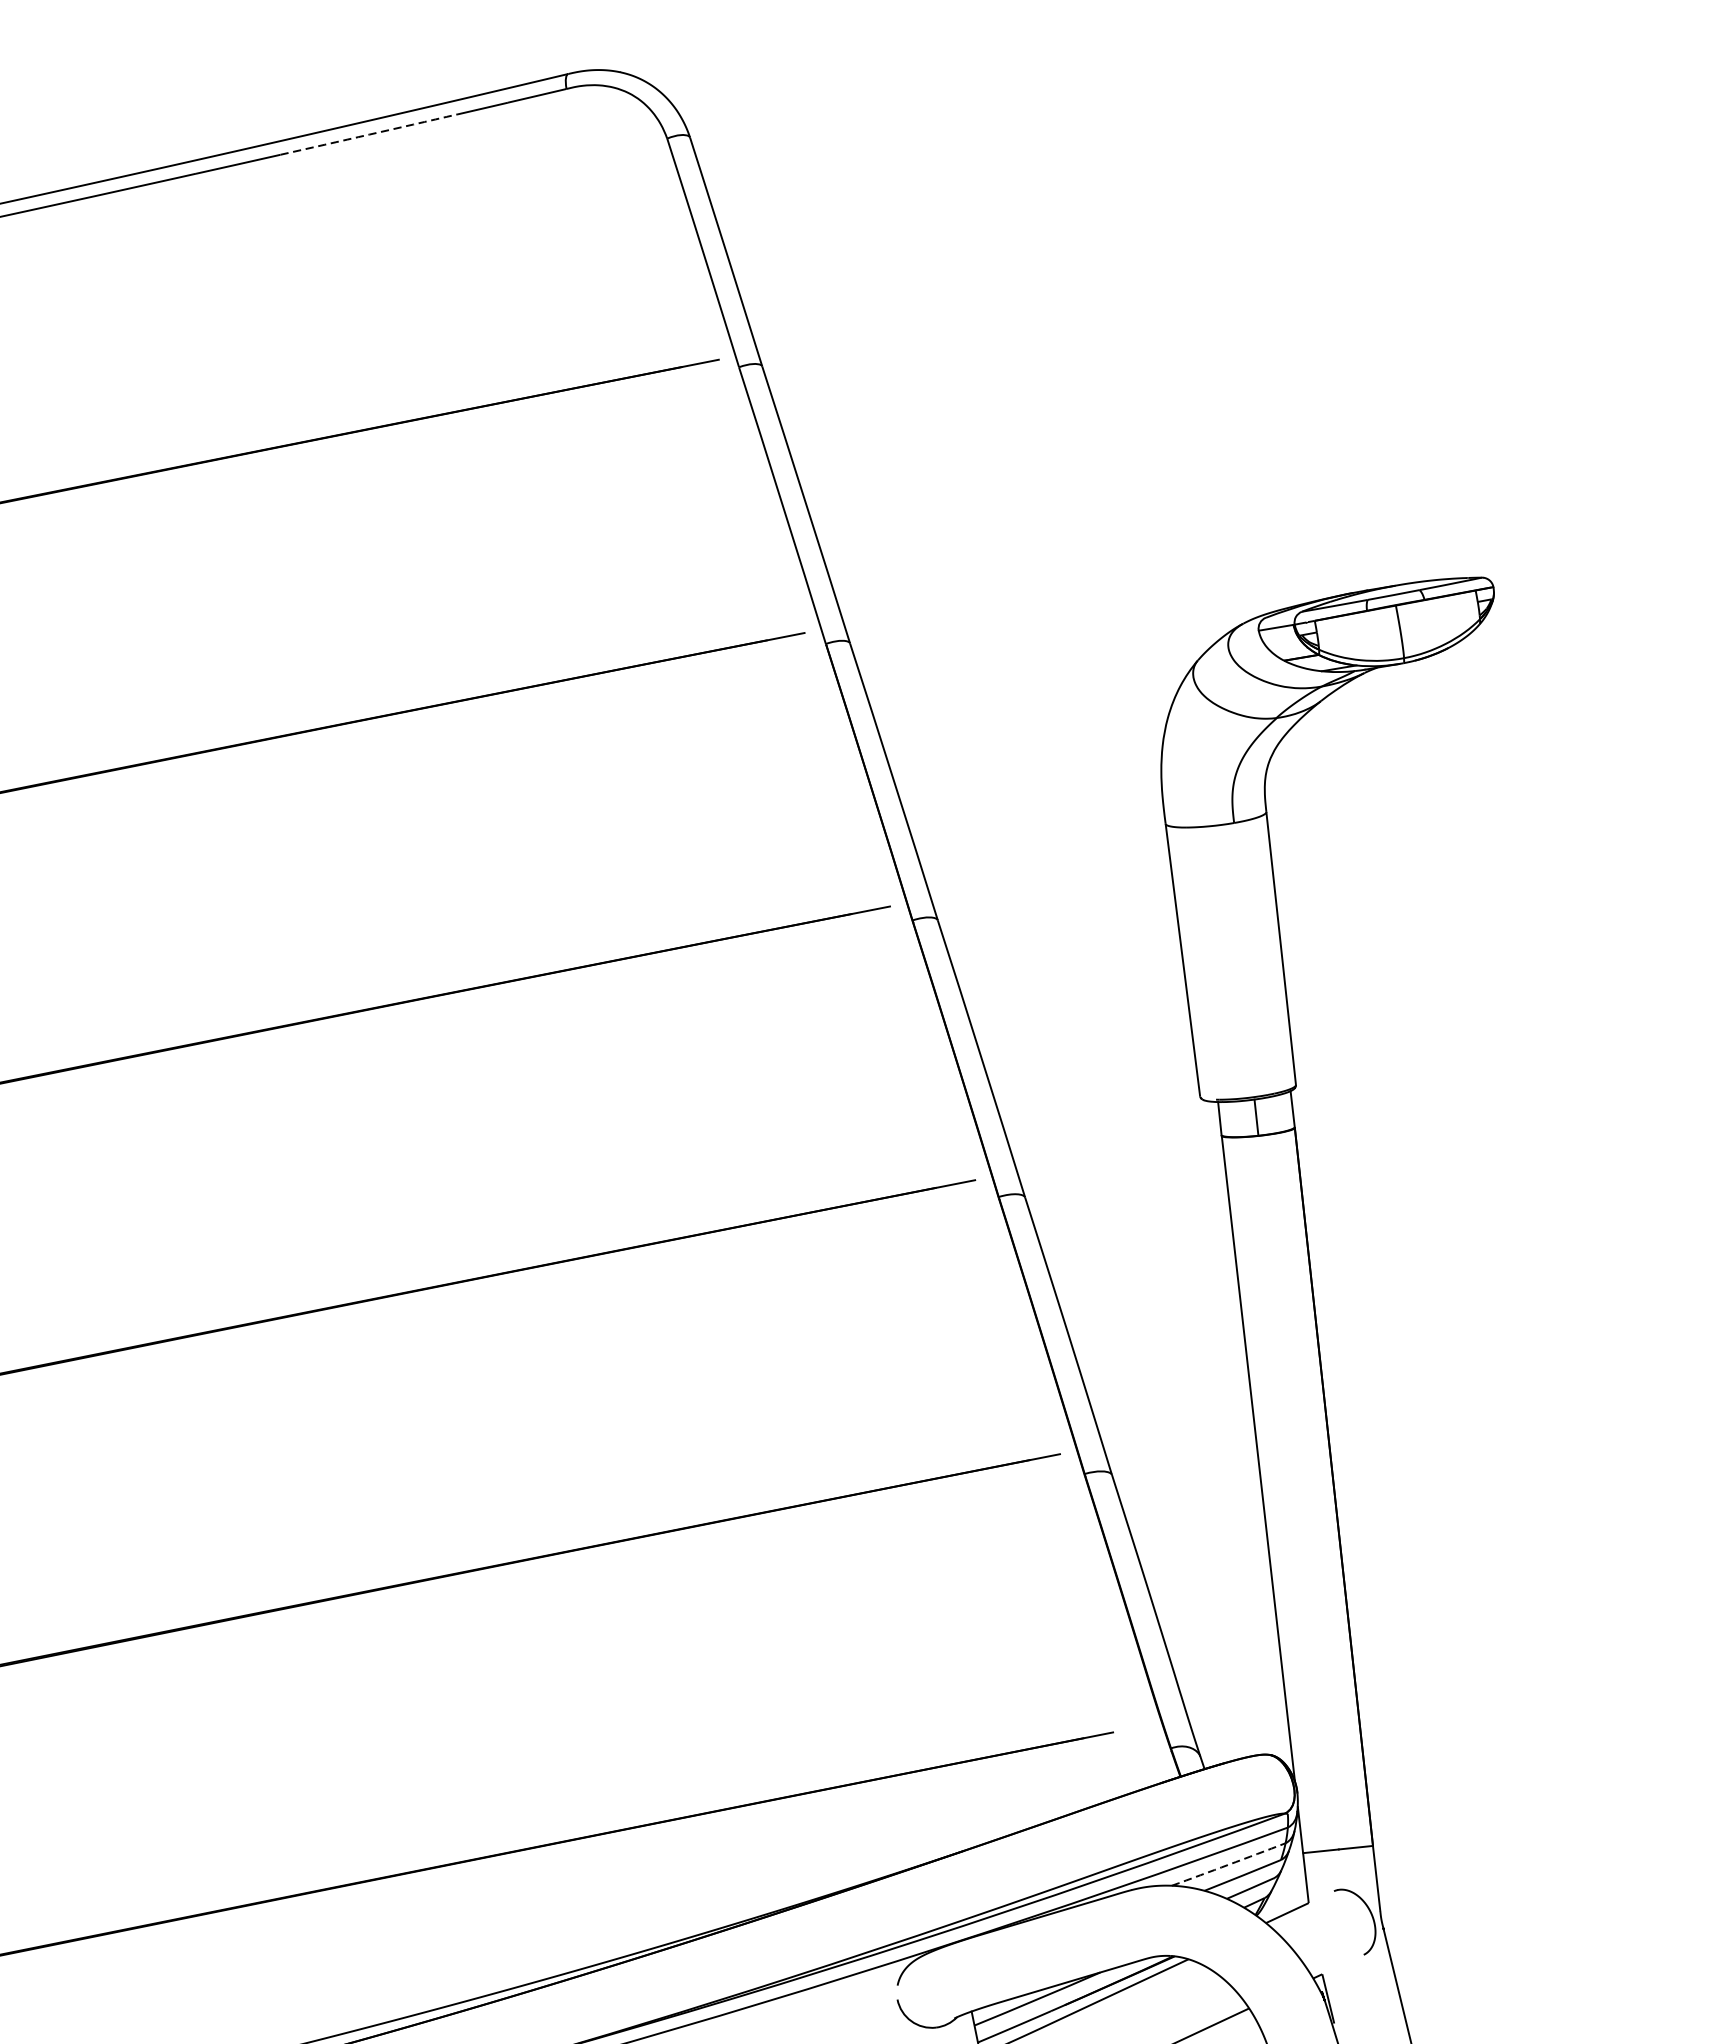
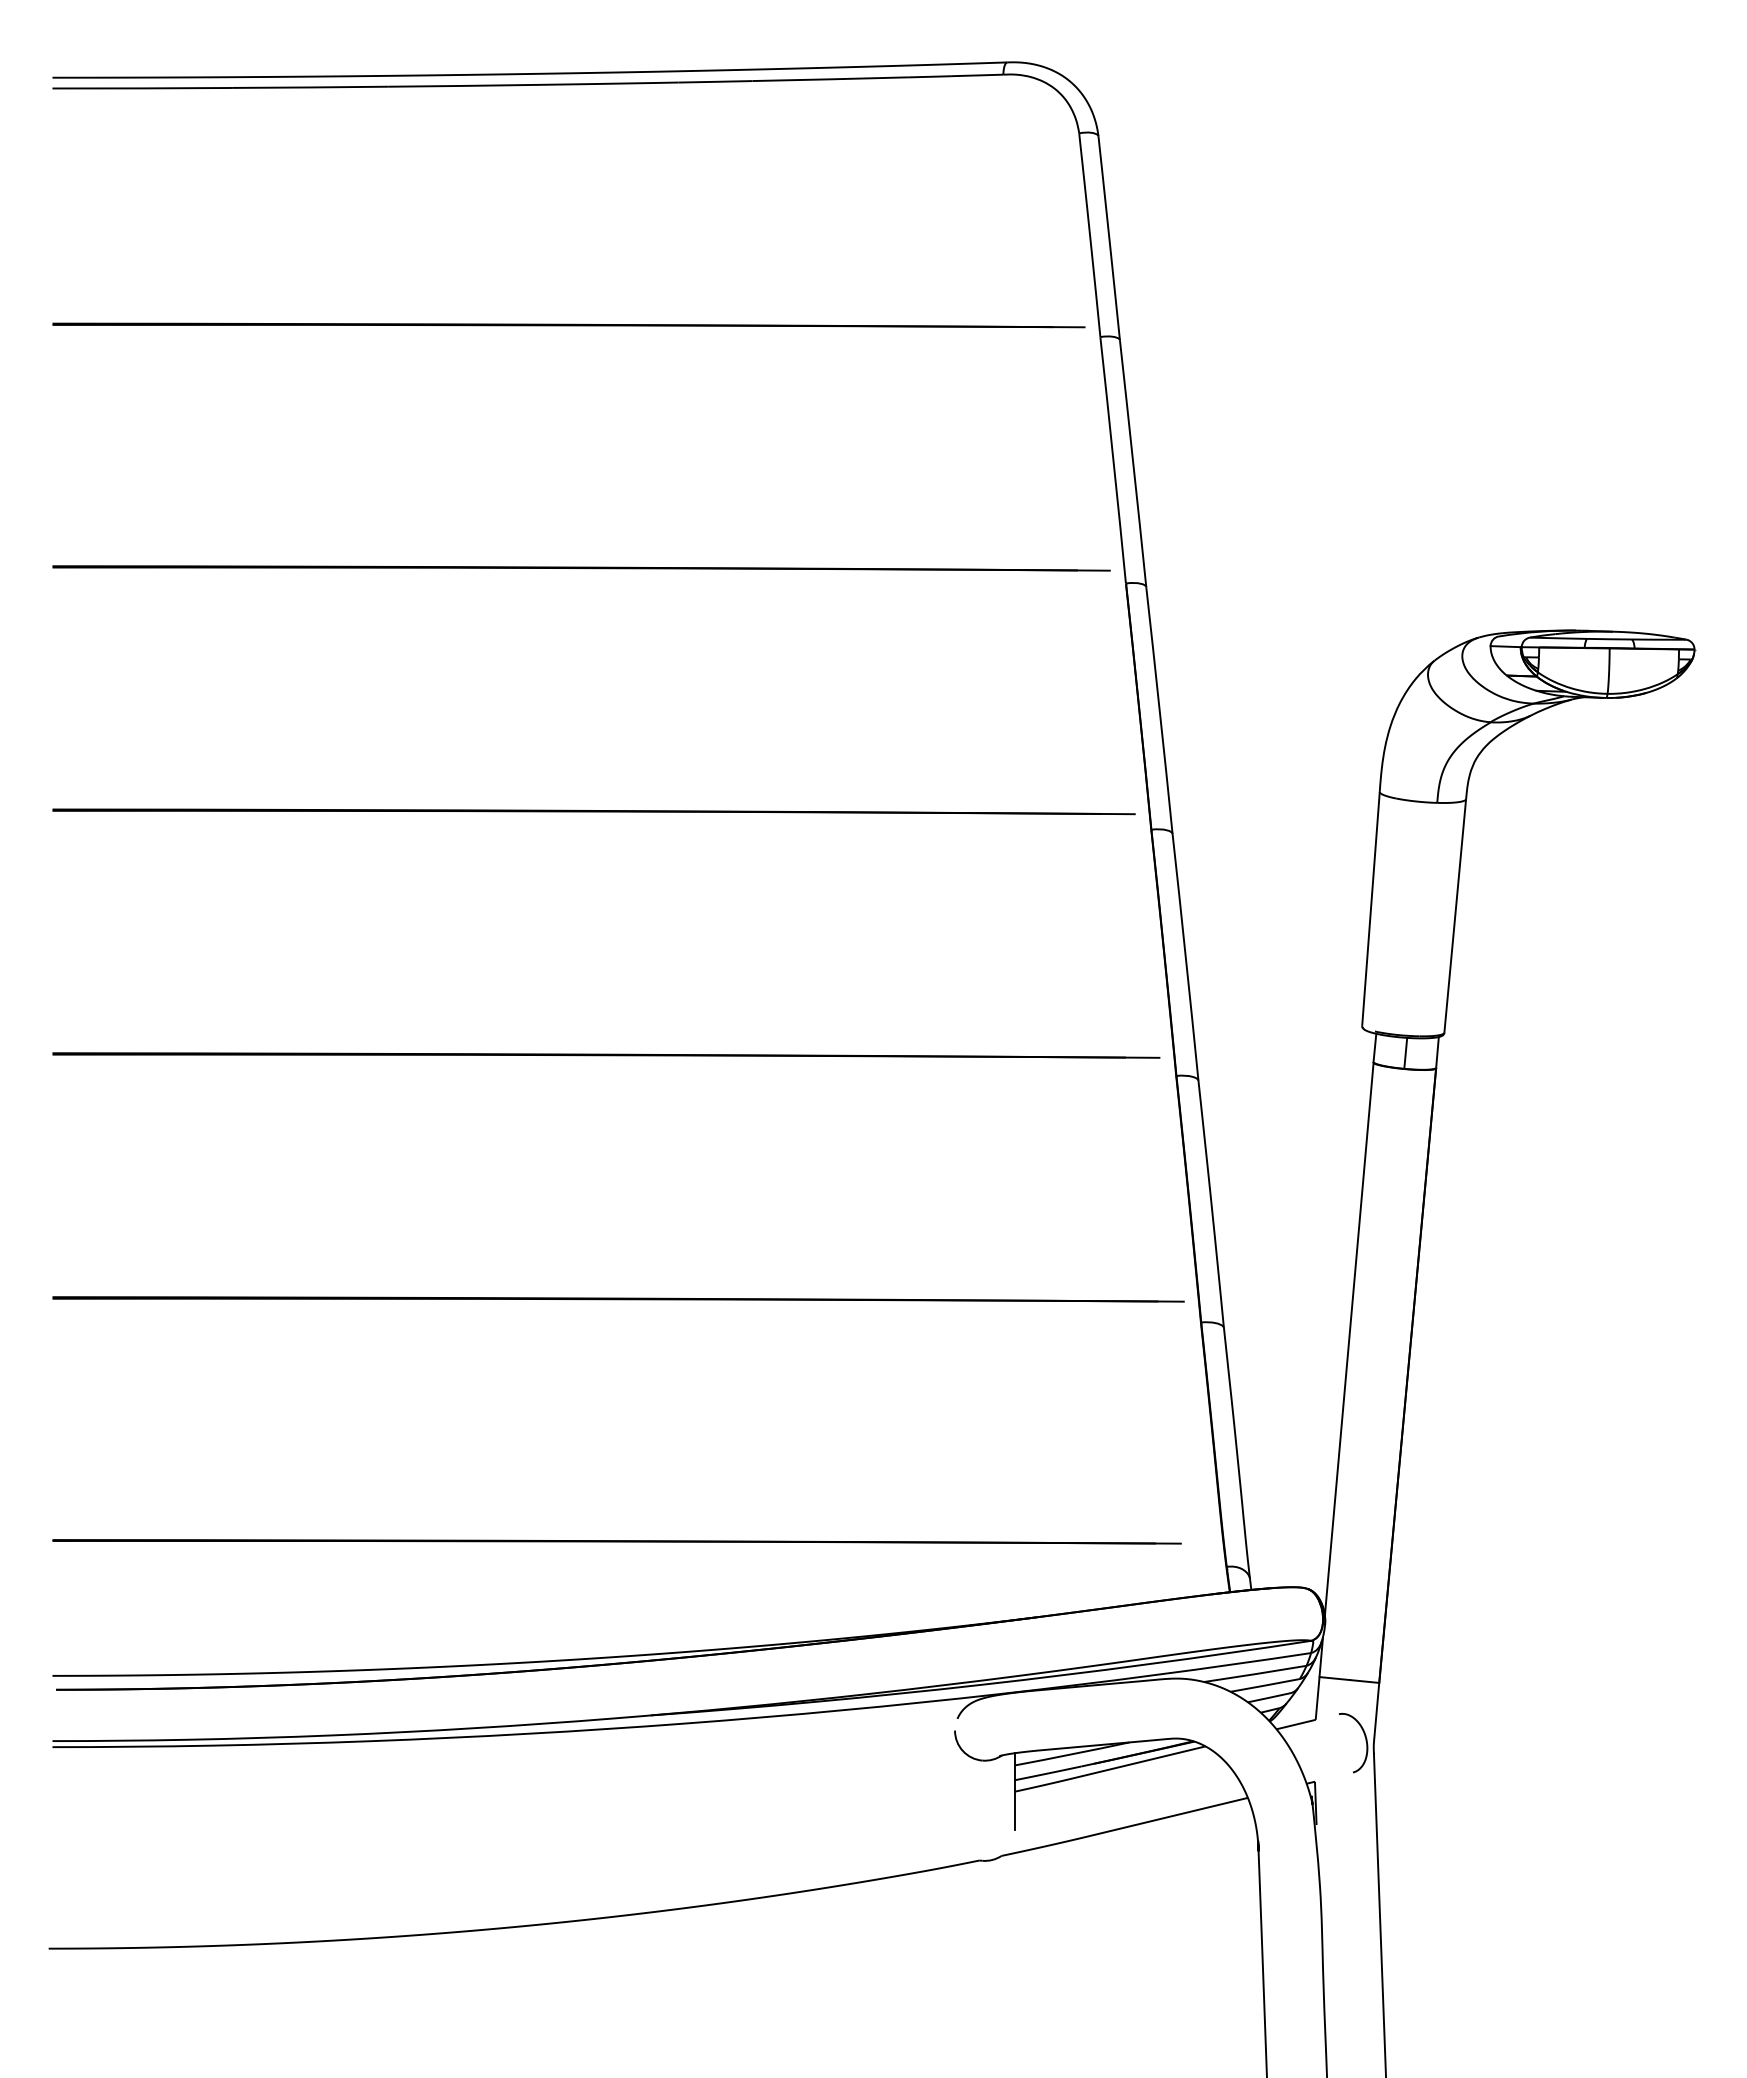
arc: (369, 134) -> (830, 79), dashed -> solid
arc: (1229, 1865) -> (1255, 1674), dashed -> solid

